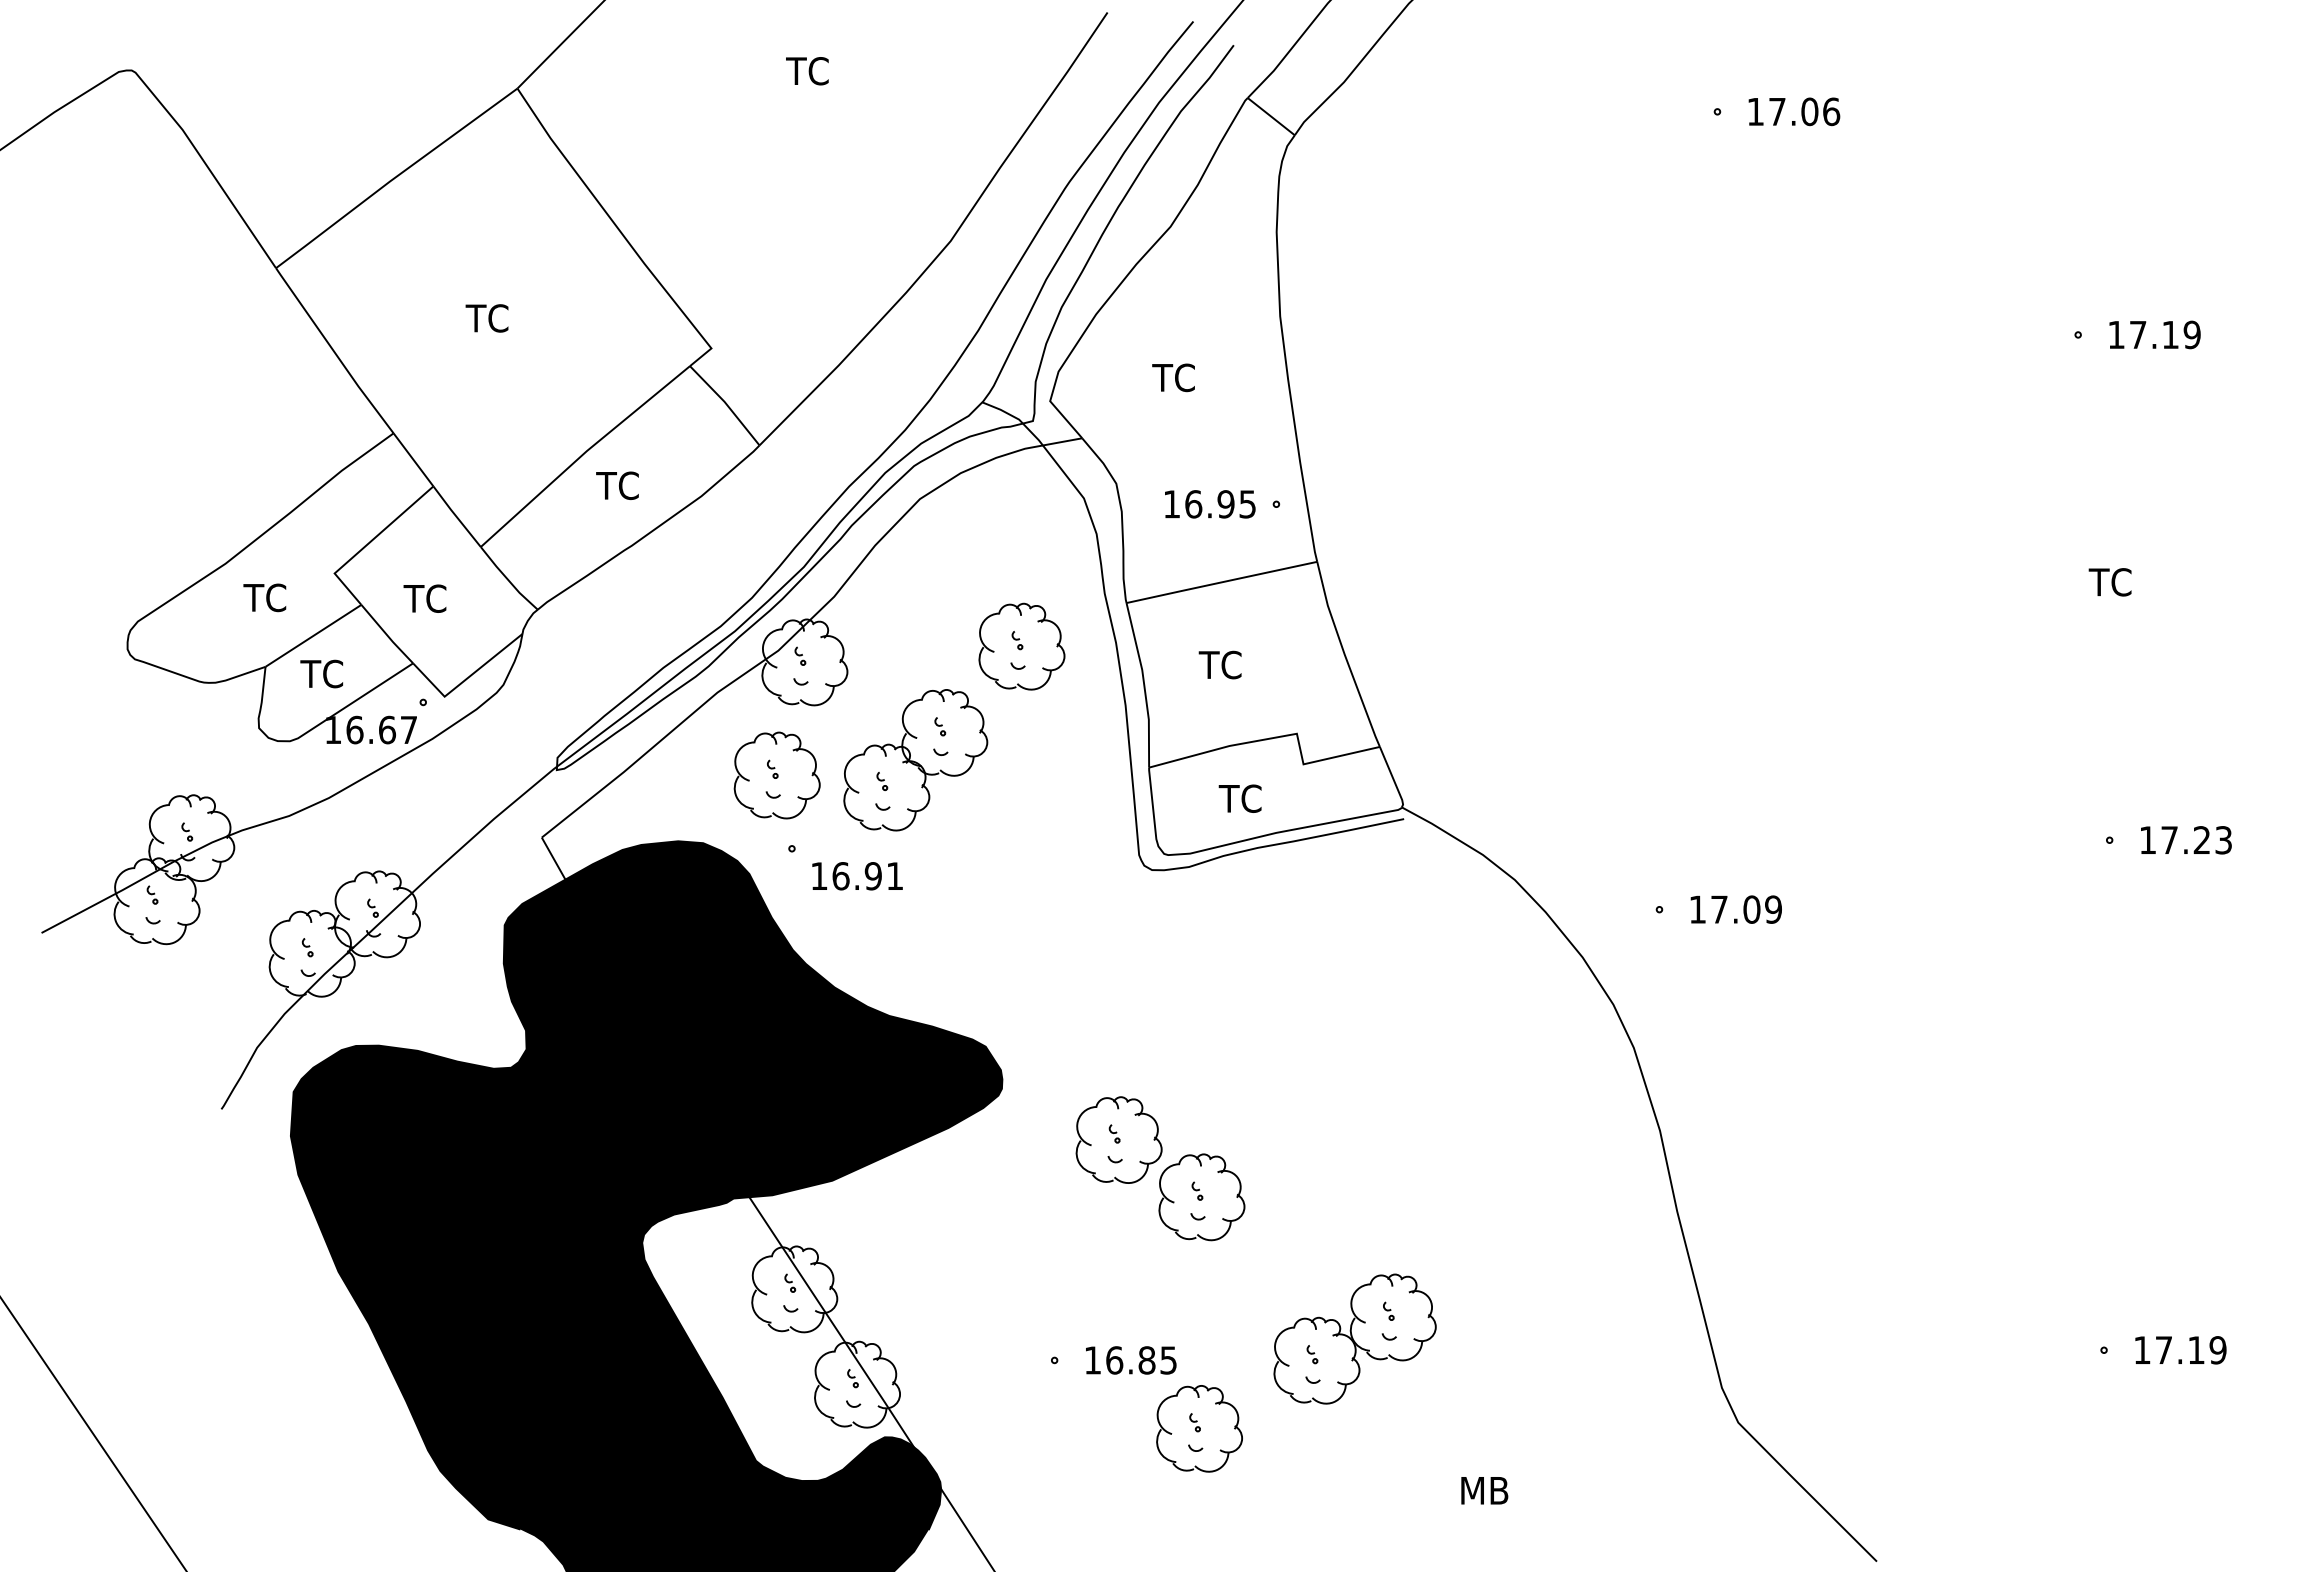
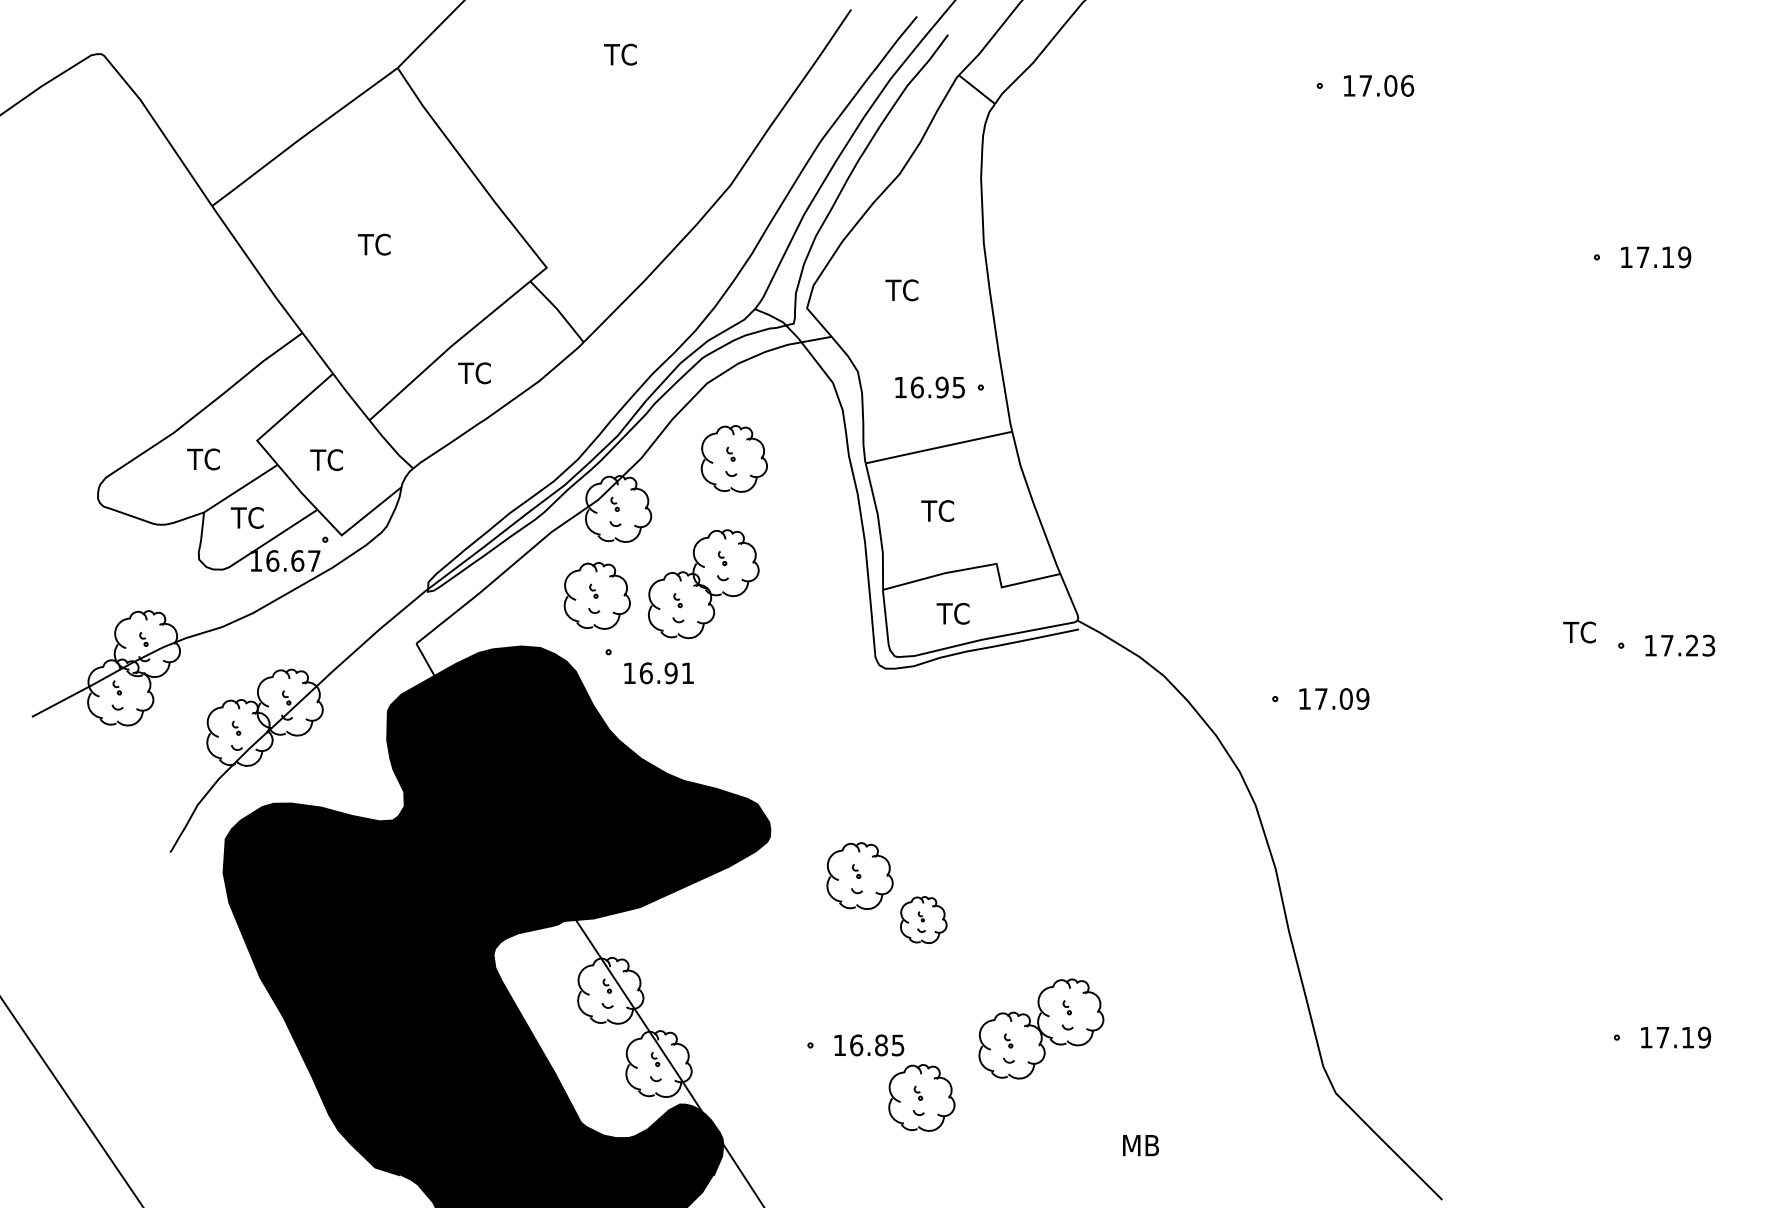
text: (2110, 582) -> (1579, 632), moved
part: (1020, 646) -> (733, 458), moved
part: (1201, 1196) -> (923, 919), size x0.7

